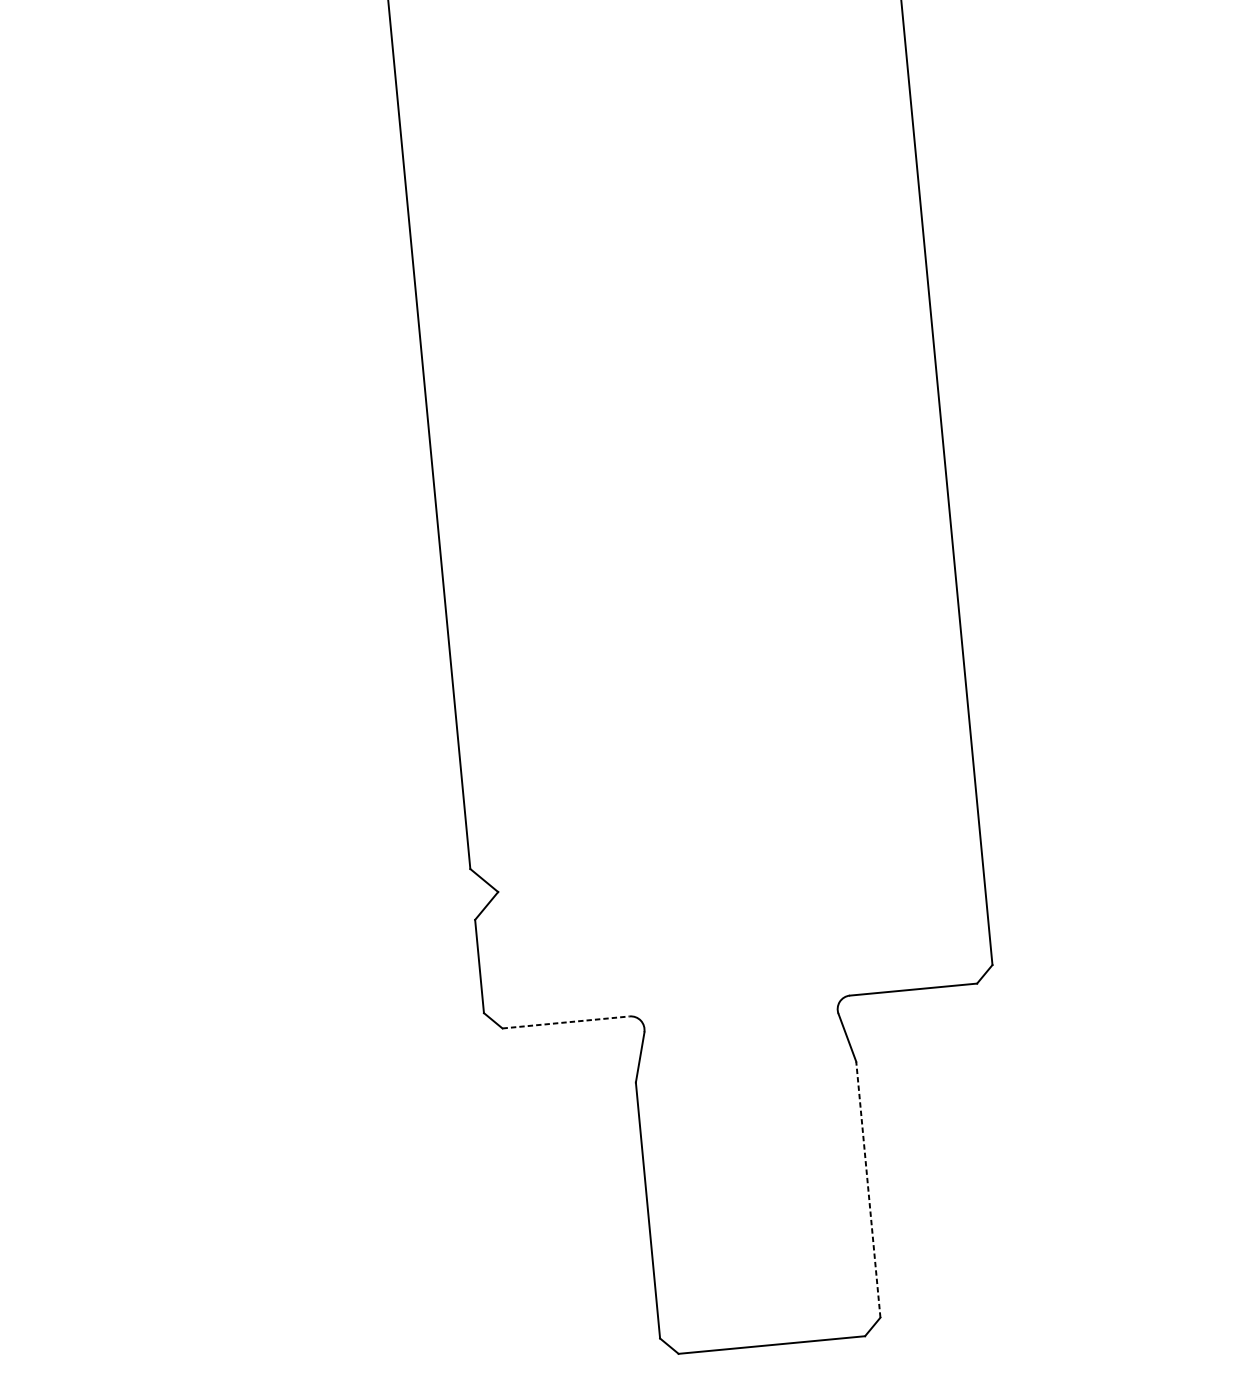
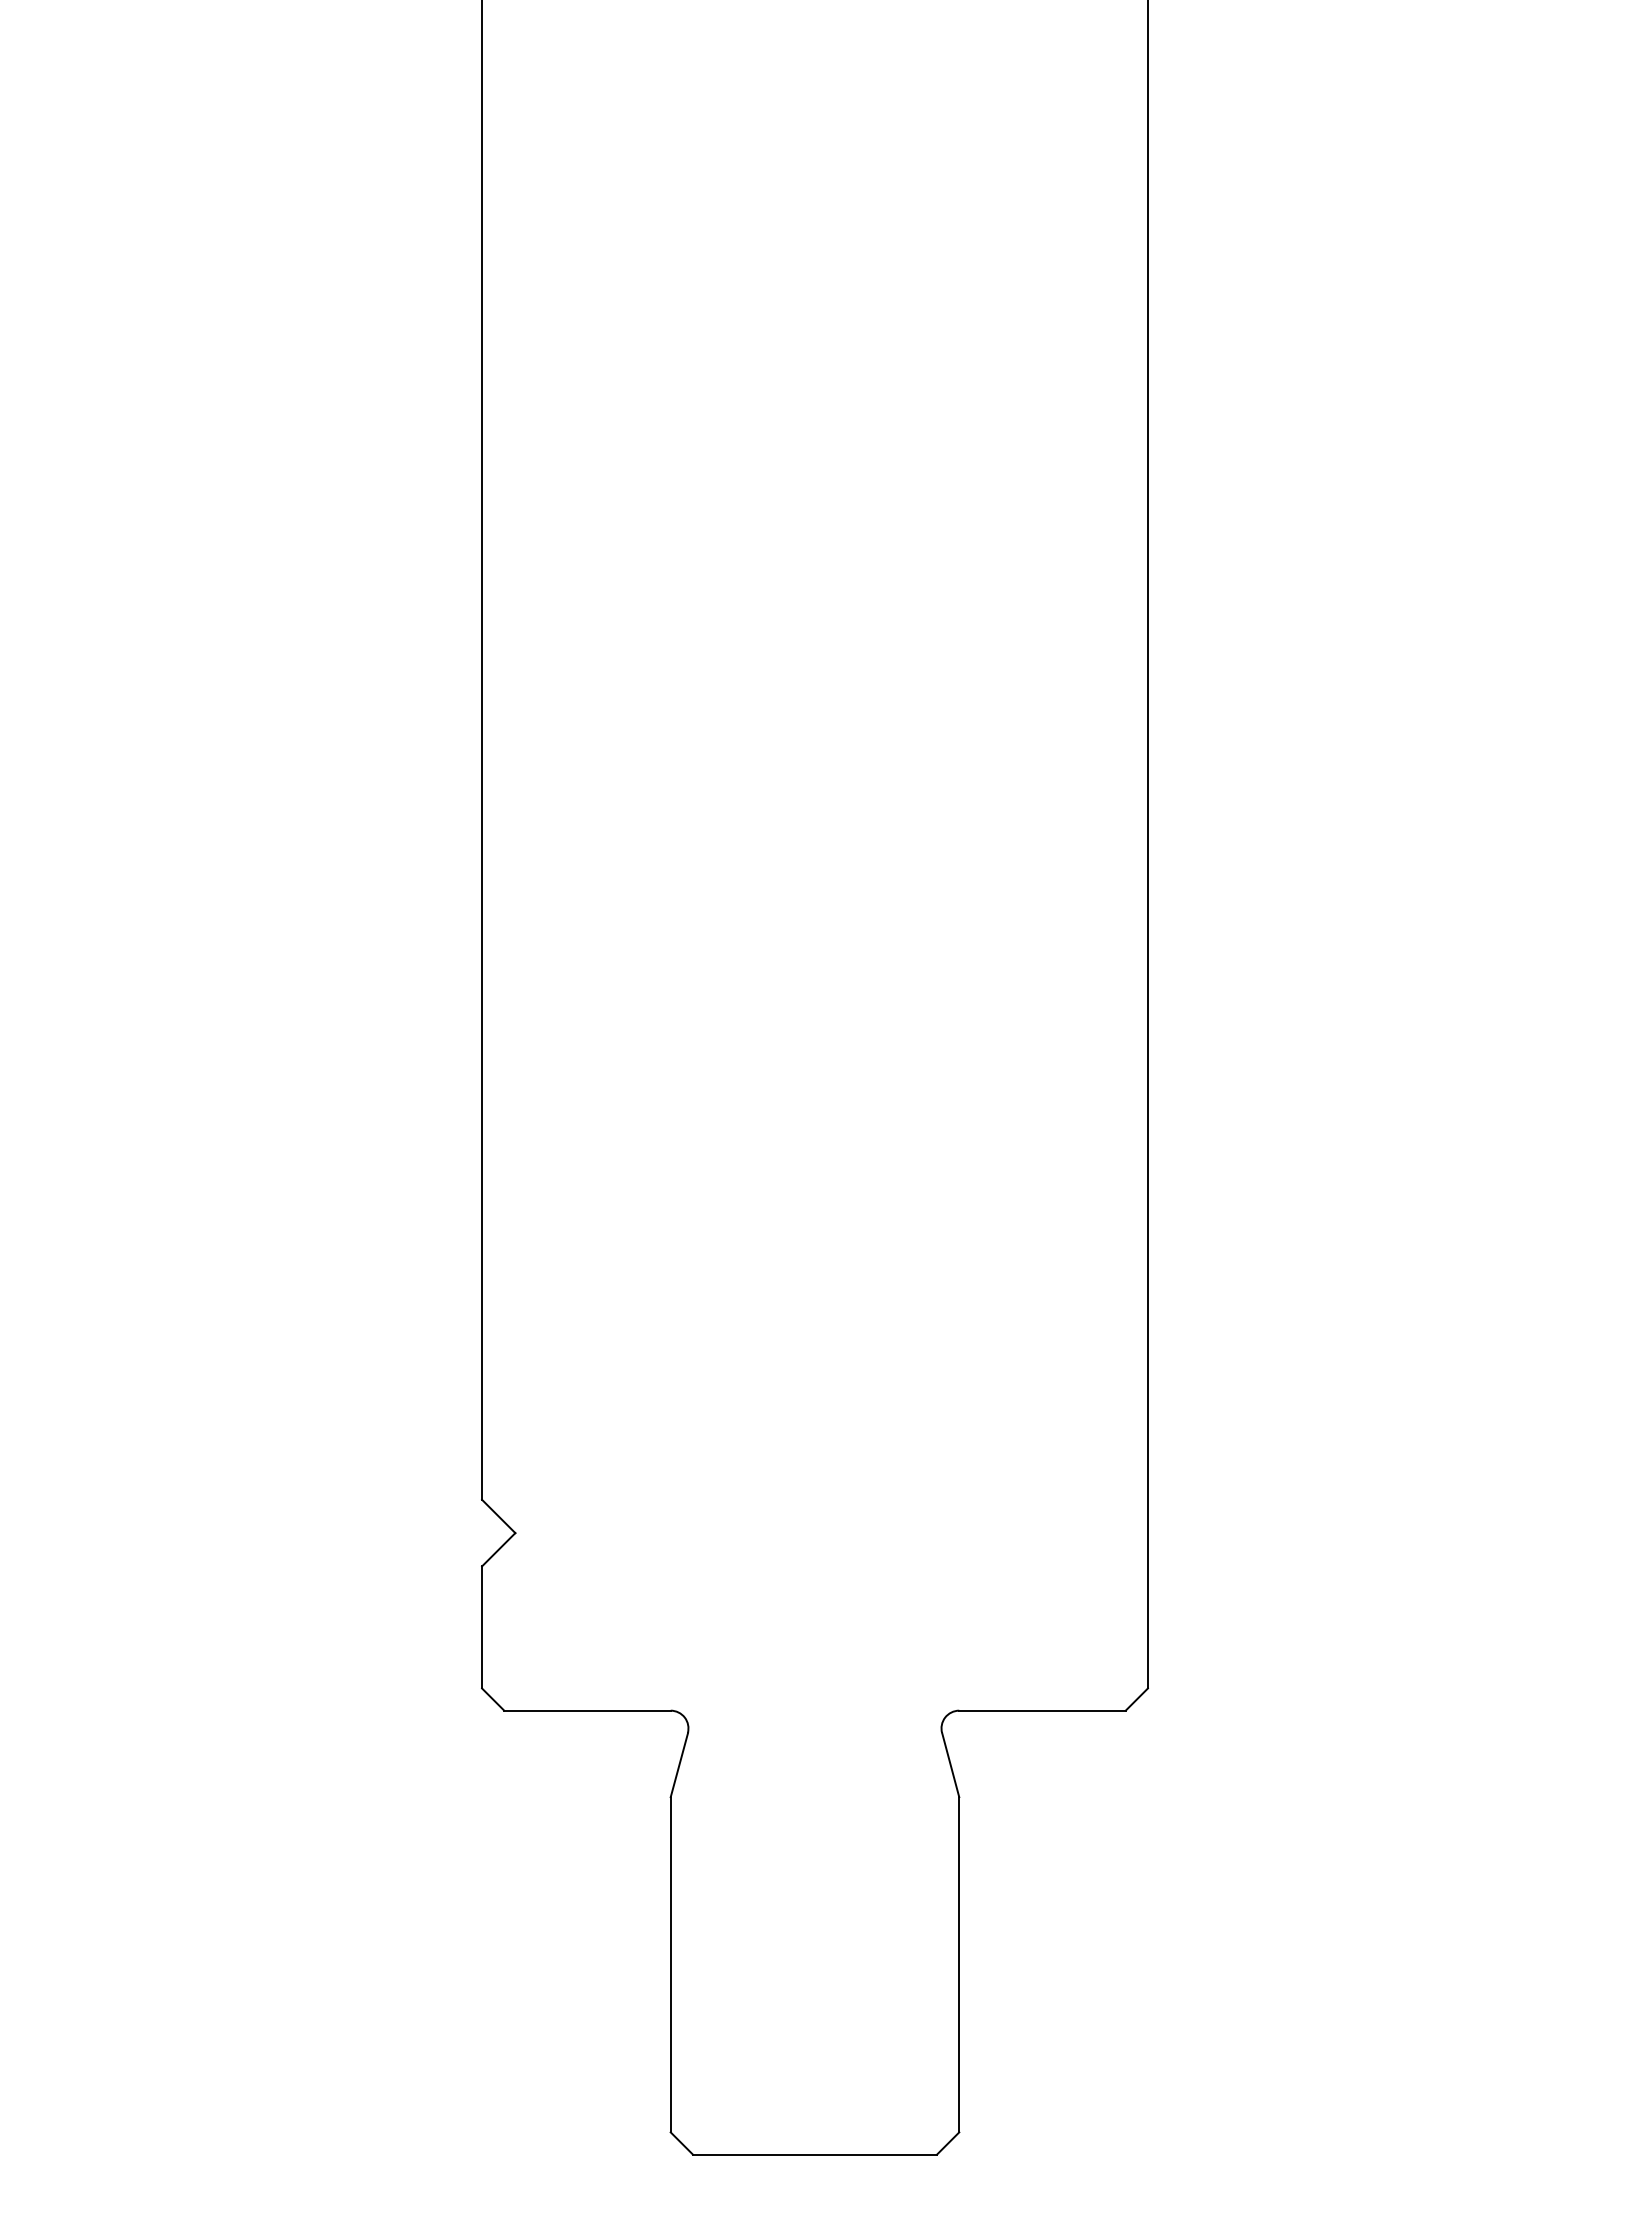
line: (566, 1022) -> (587, 1710), dashed -> solid
line: (868, 1189) -> (959, 1964), dashed -> solid

